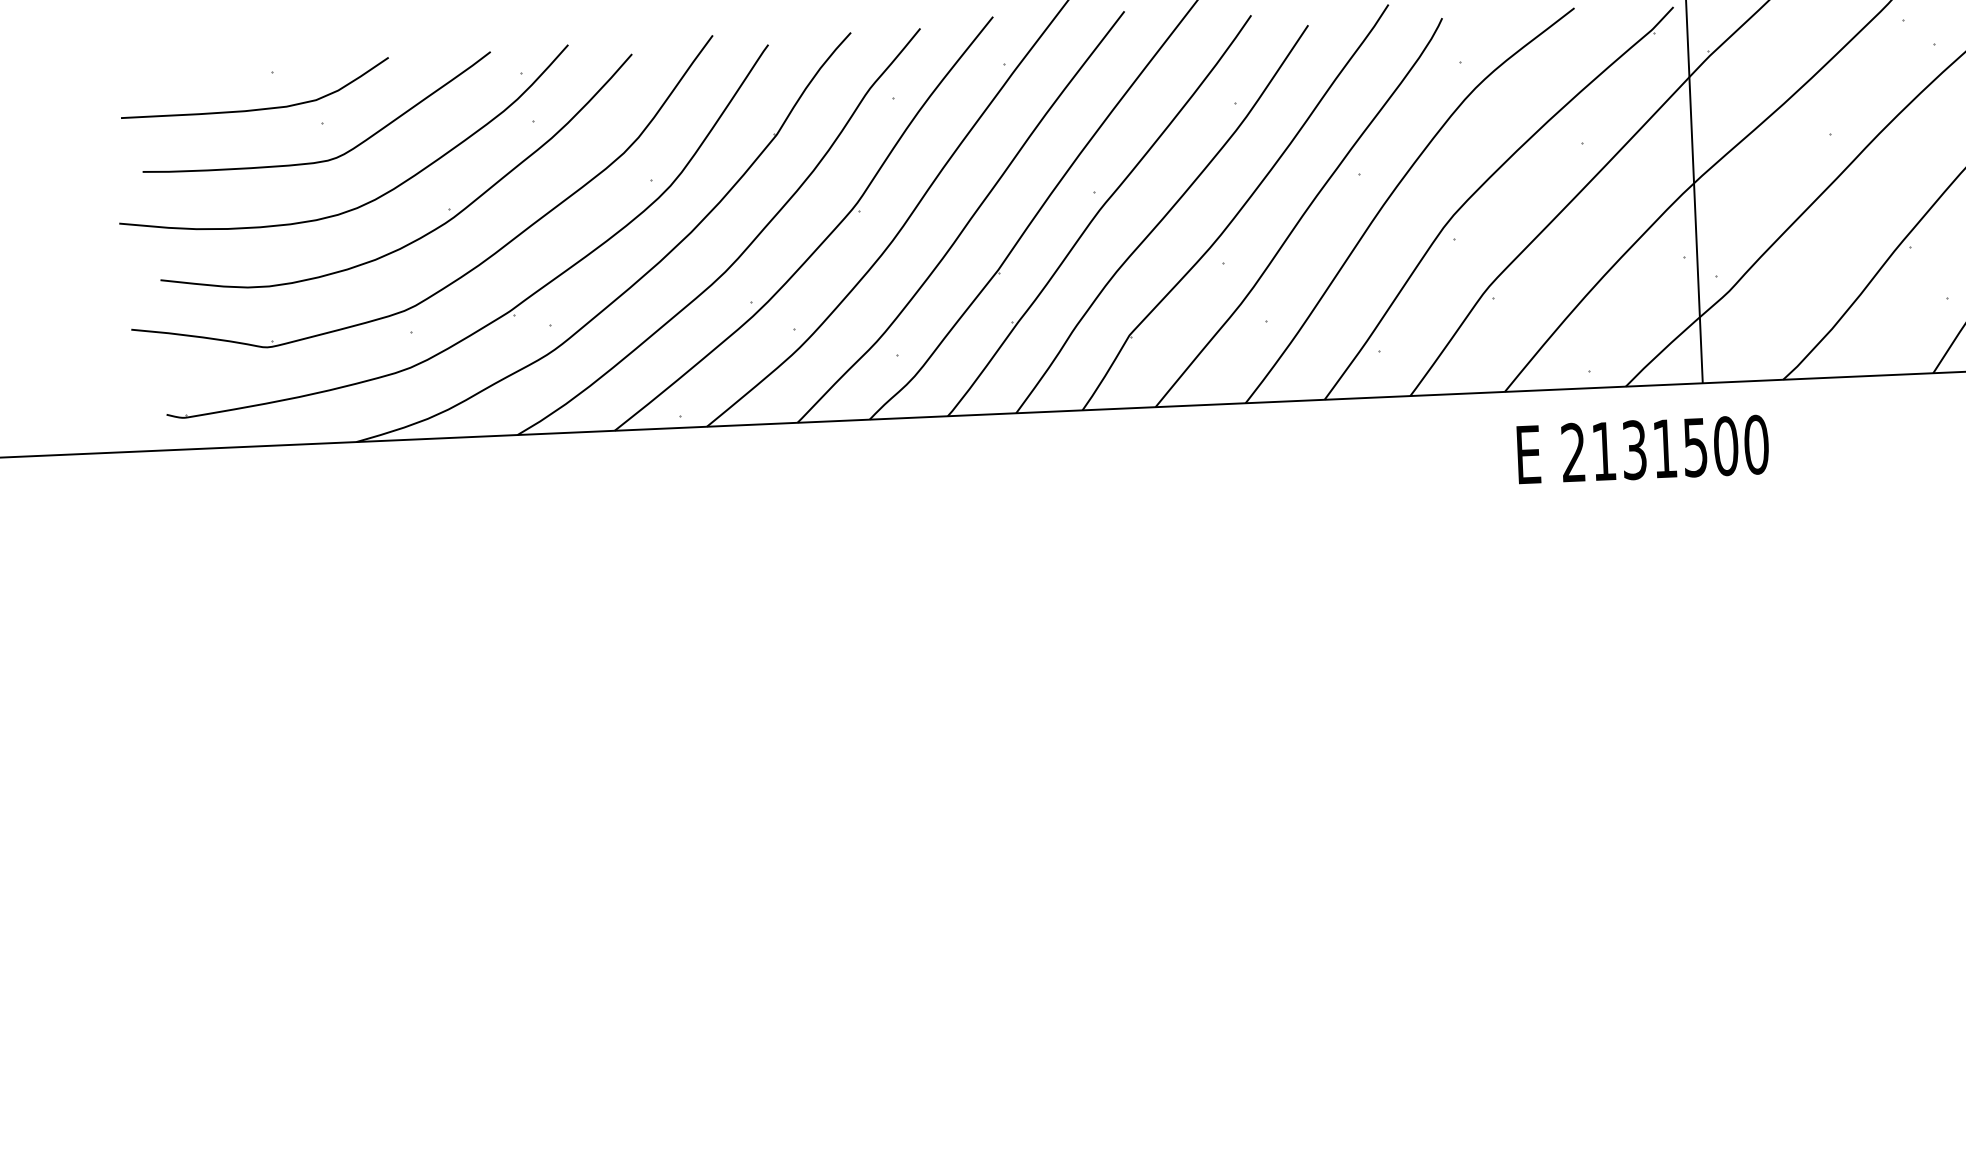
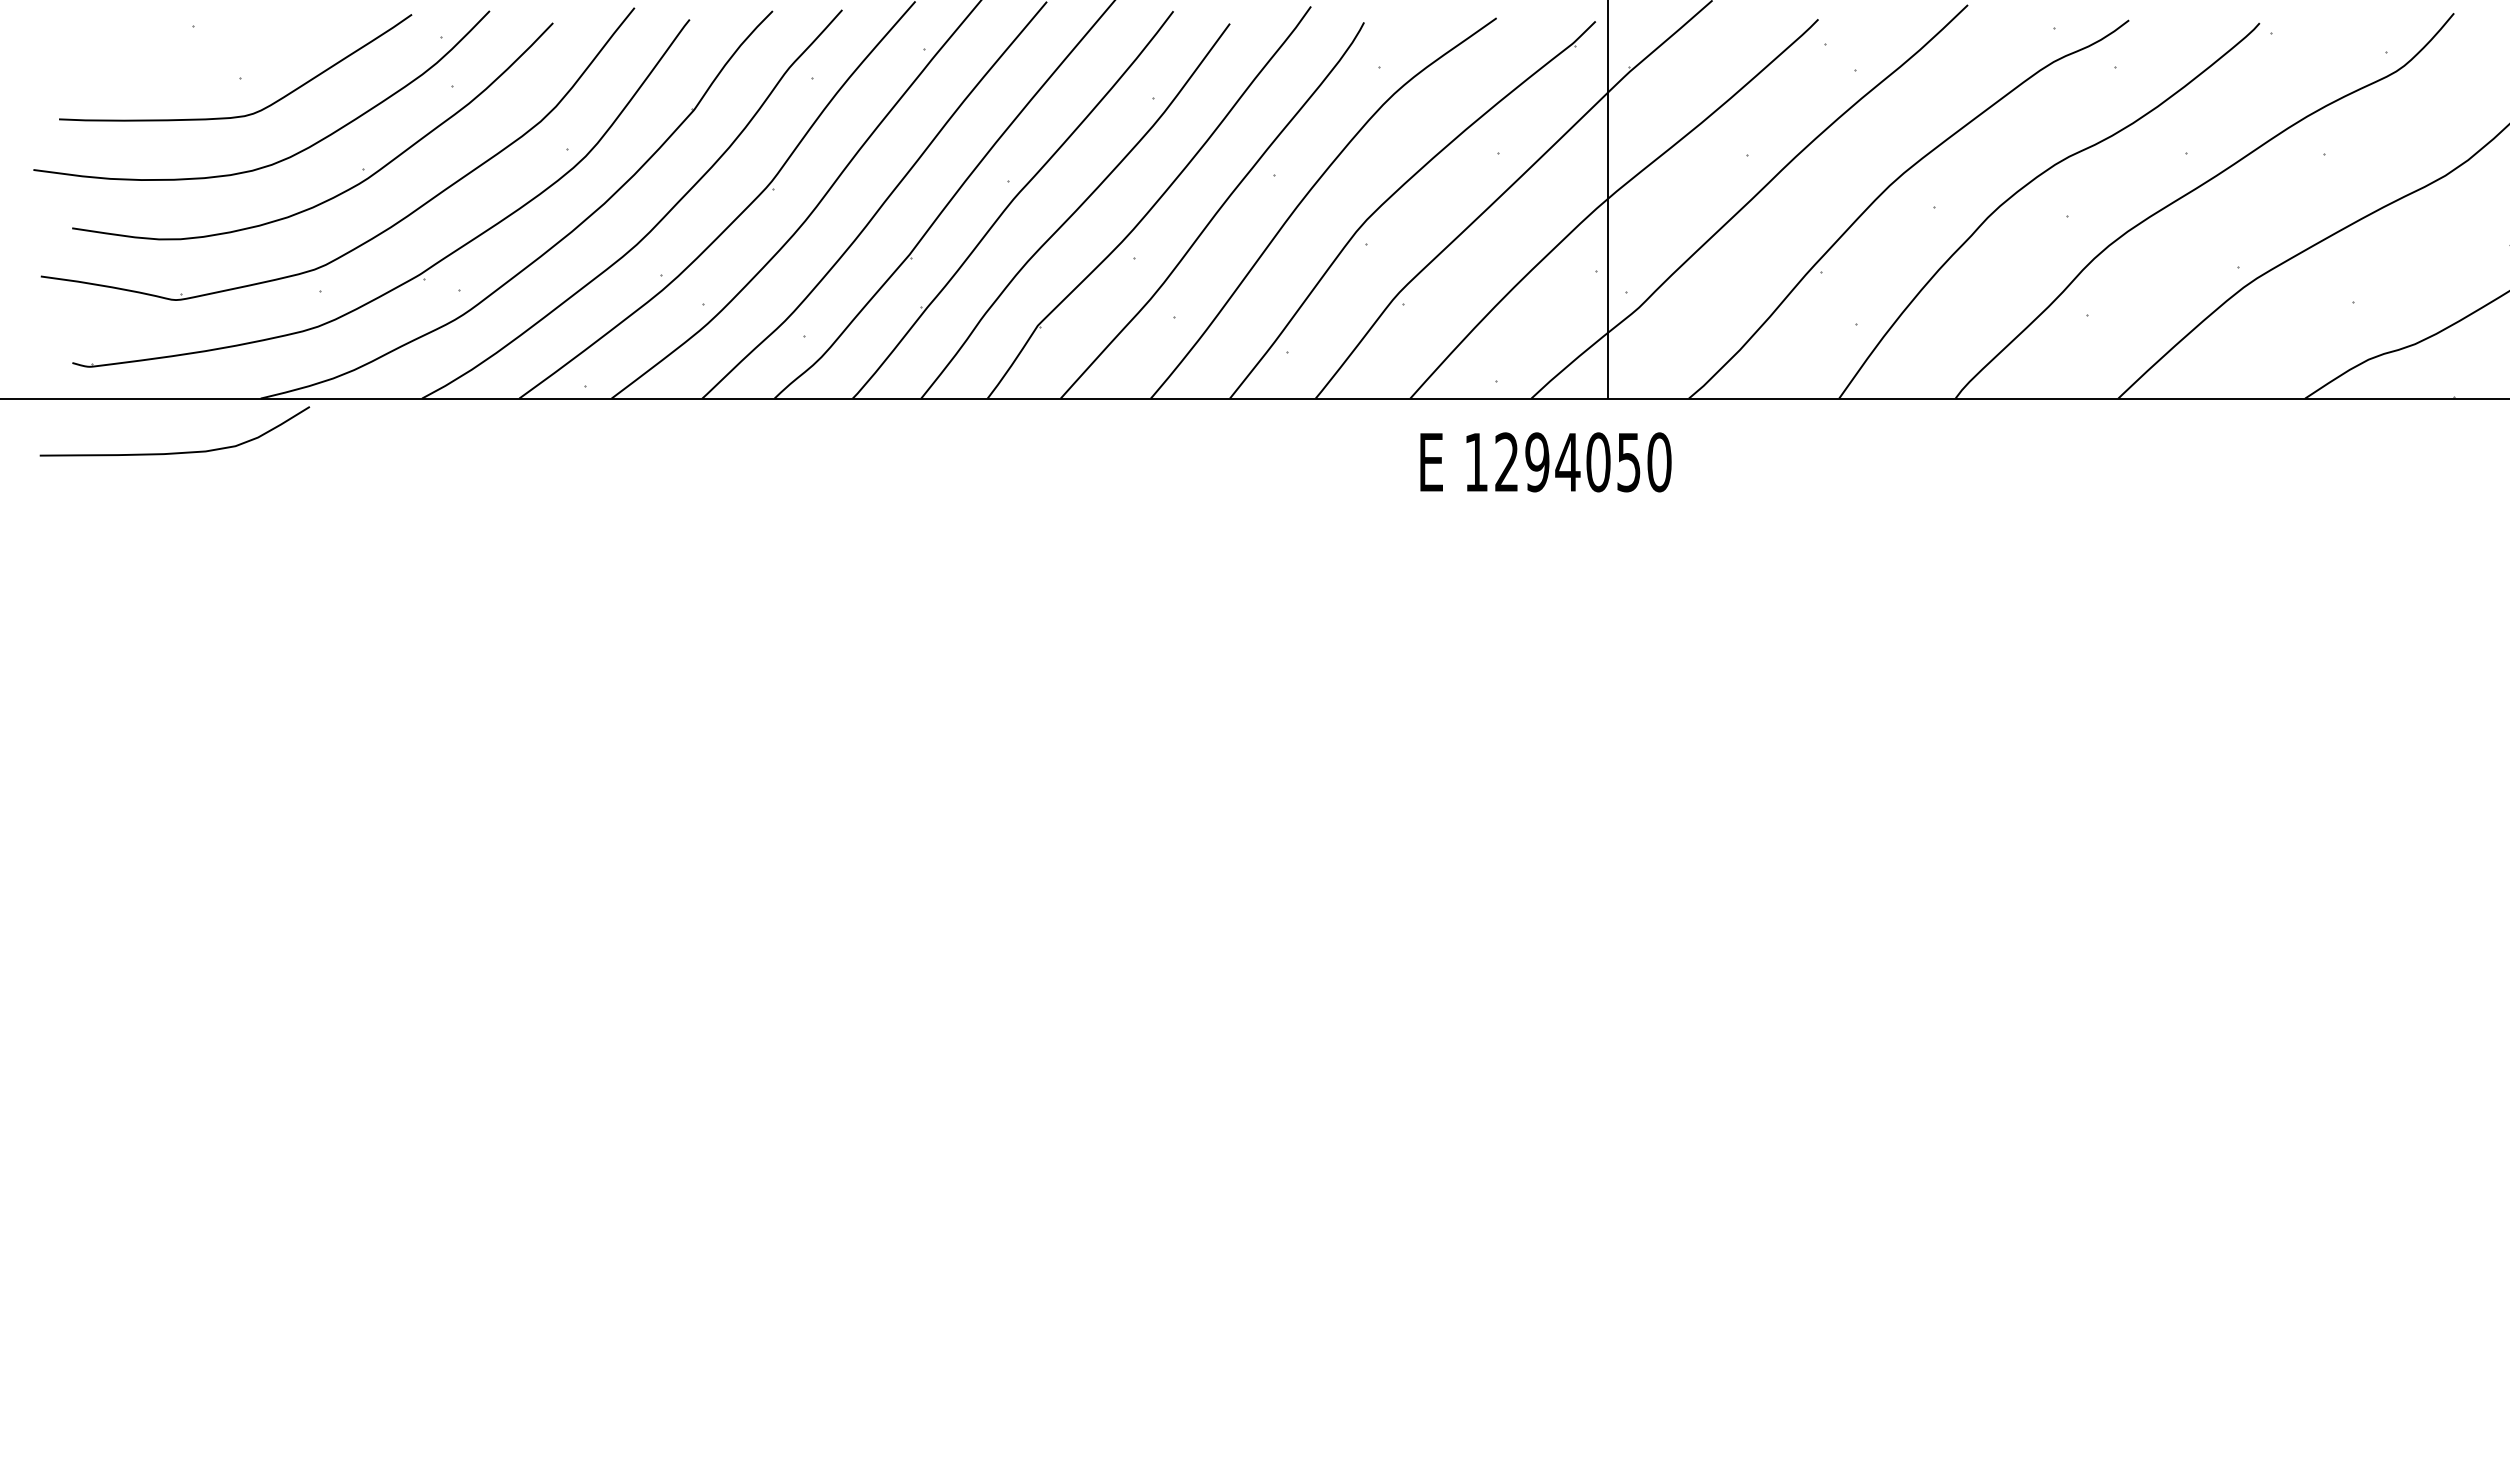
curve: (255, 109) -> (174, 452), moved
text: (1649, 449) -> (1552, 462), 2131500 -> 1294050

